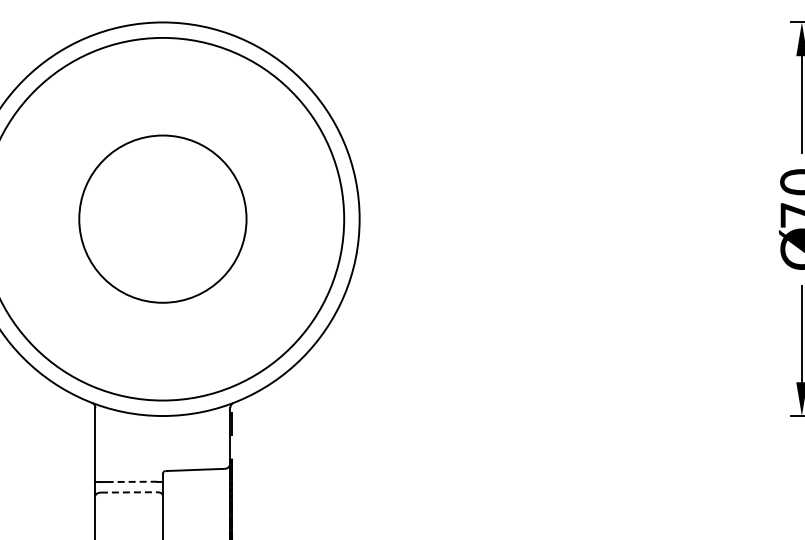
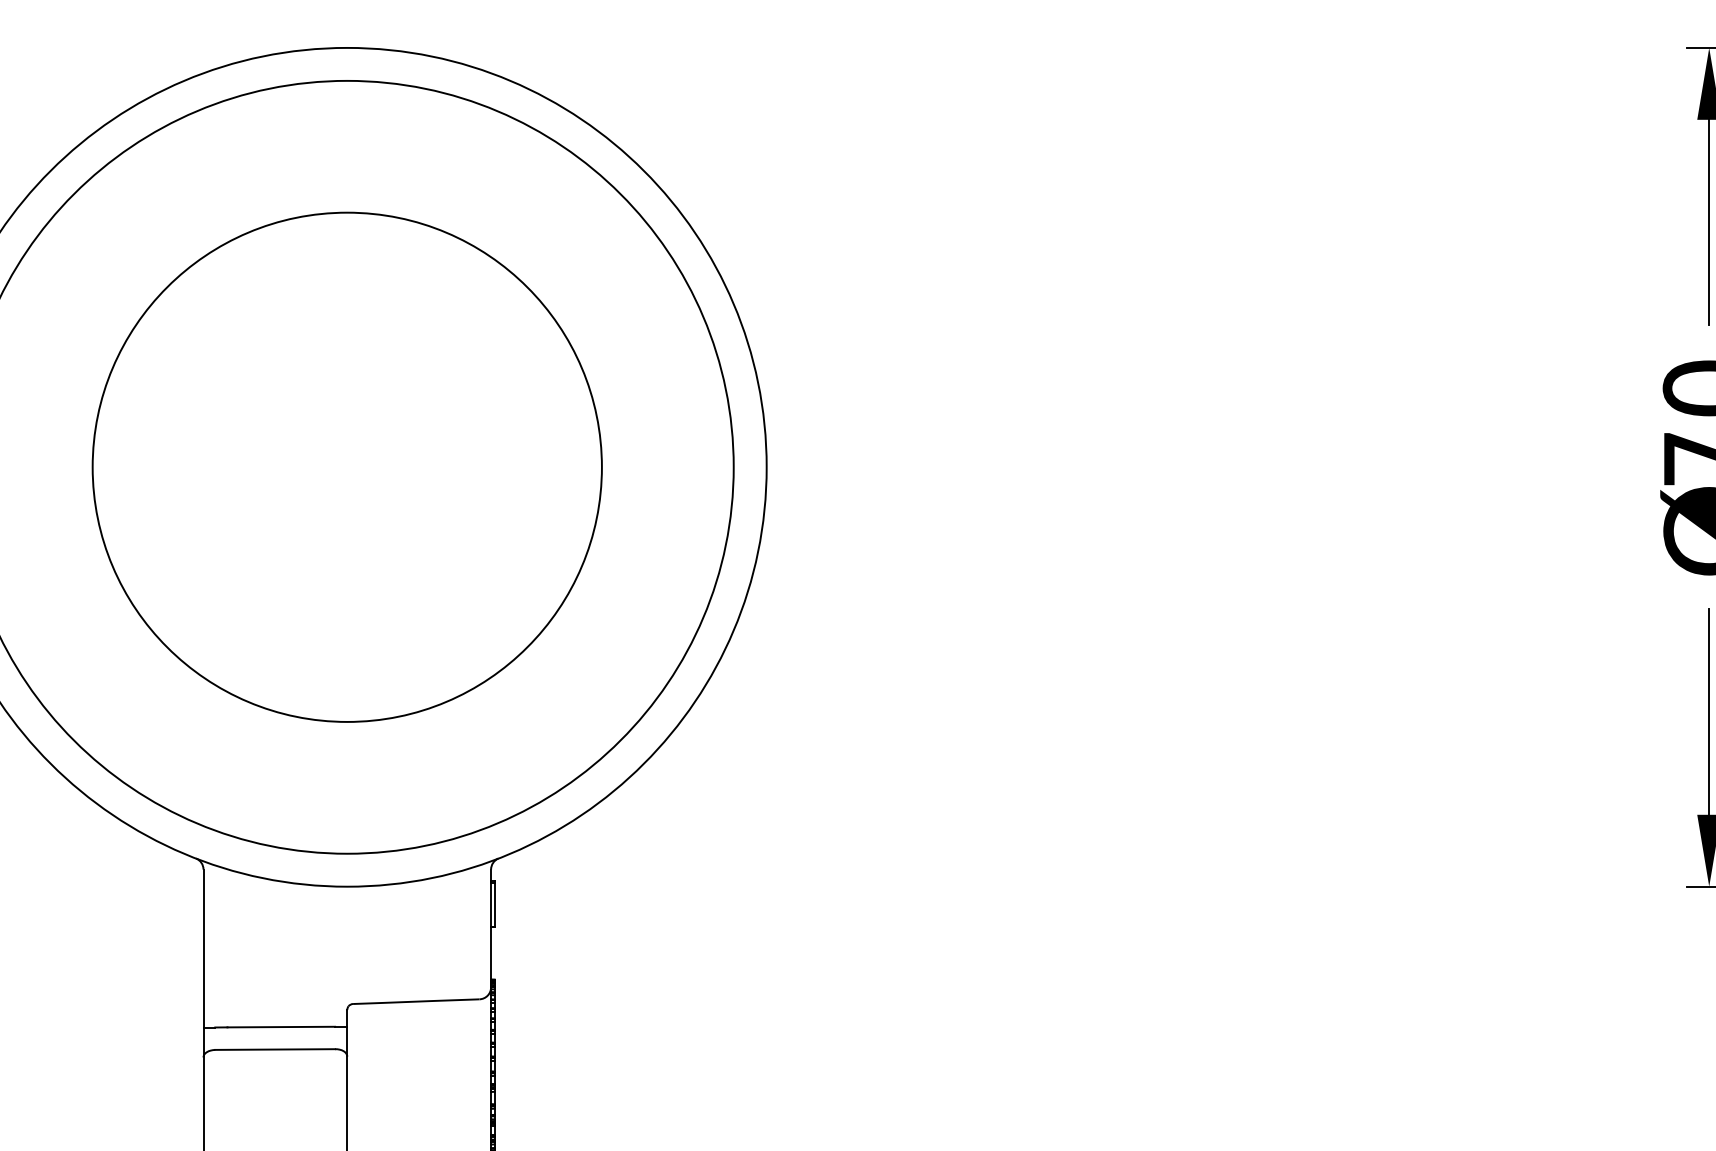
circle: (162, 218) -> (346, 465), size x1.43
line: (132, 481) -> (282, 1026), dashed -> solid
line: (129, 492) -> (276, 1049), dashed -> solid

